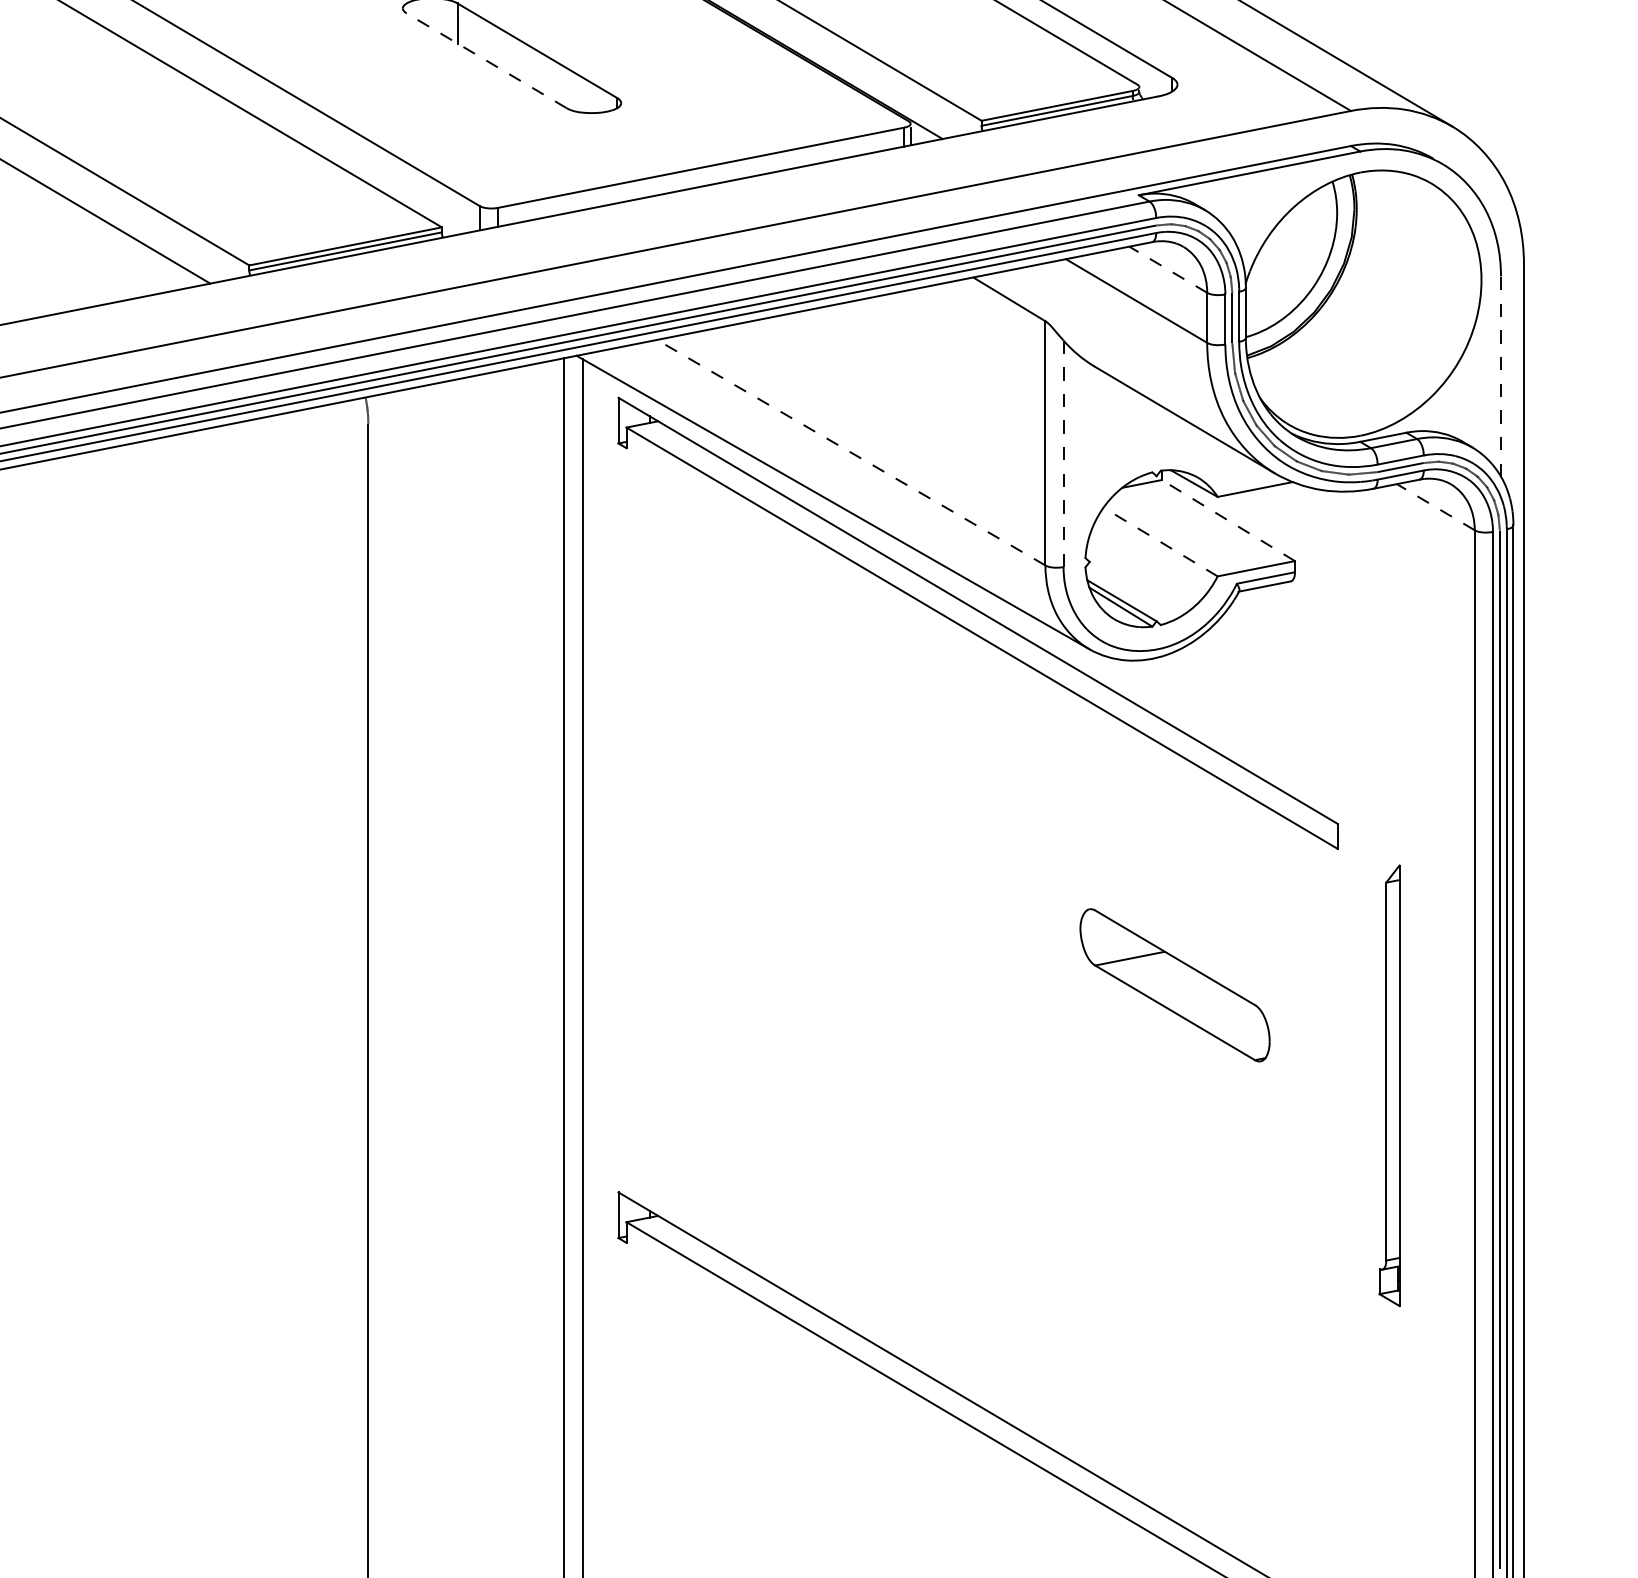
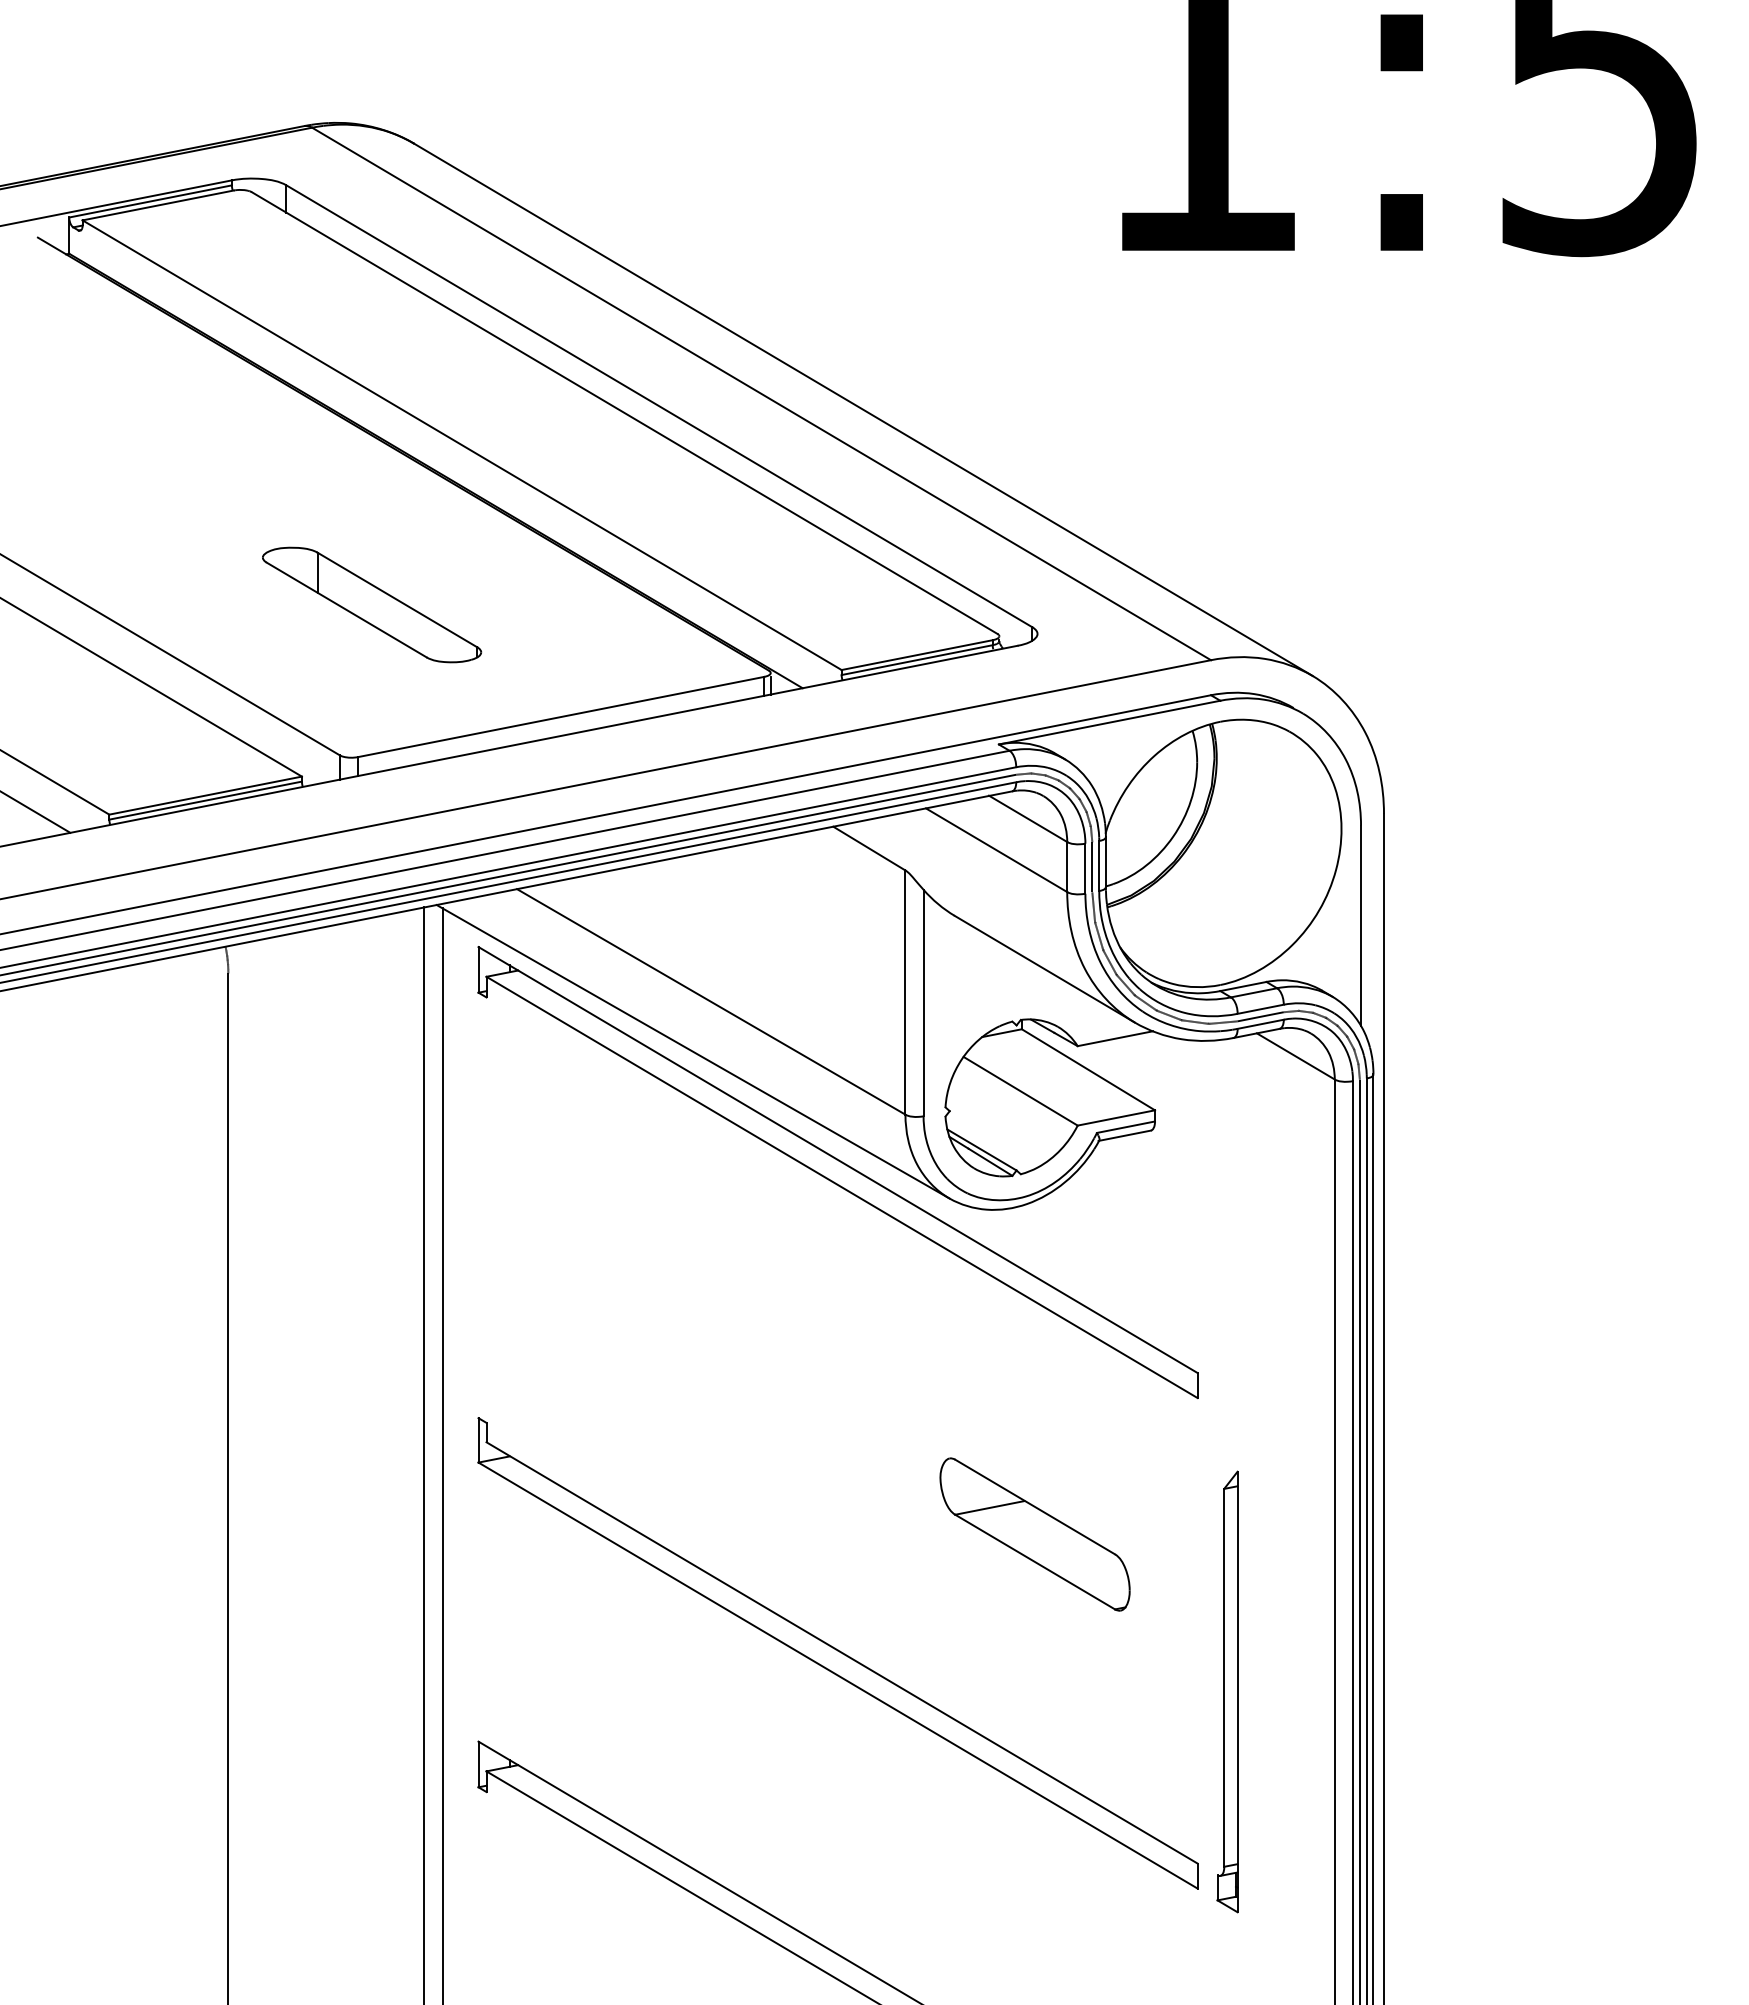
line: (486, 61) -> (346, 610), dashed -> solid
line: (1167, 269) -> (1027, 818), dashed -> solid
line: (1501, 376) -> (1361, 925), dashed -> solid
line: (851, 452) -> (711, 1001), dashed -> solid
line: (1063, 454) -> (923, 1003), dashed -> solid
line: (1435, 507) -> (1295, 1056), dashed -> solid
line: (1228, 520) -> (1088, 1069), dashed -> solid
line: (1160, 542) -> (1020, 1091), dashed -> solid
part: (1389, 1085) -> (1227, 1691), moved
part: (977, 1104) -> (837, 1653), added

